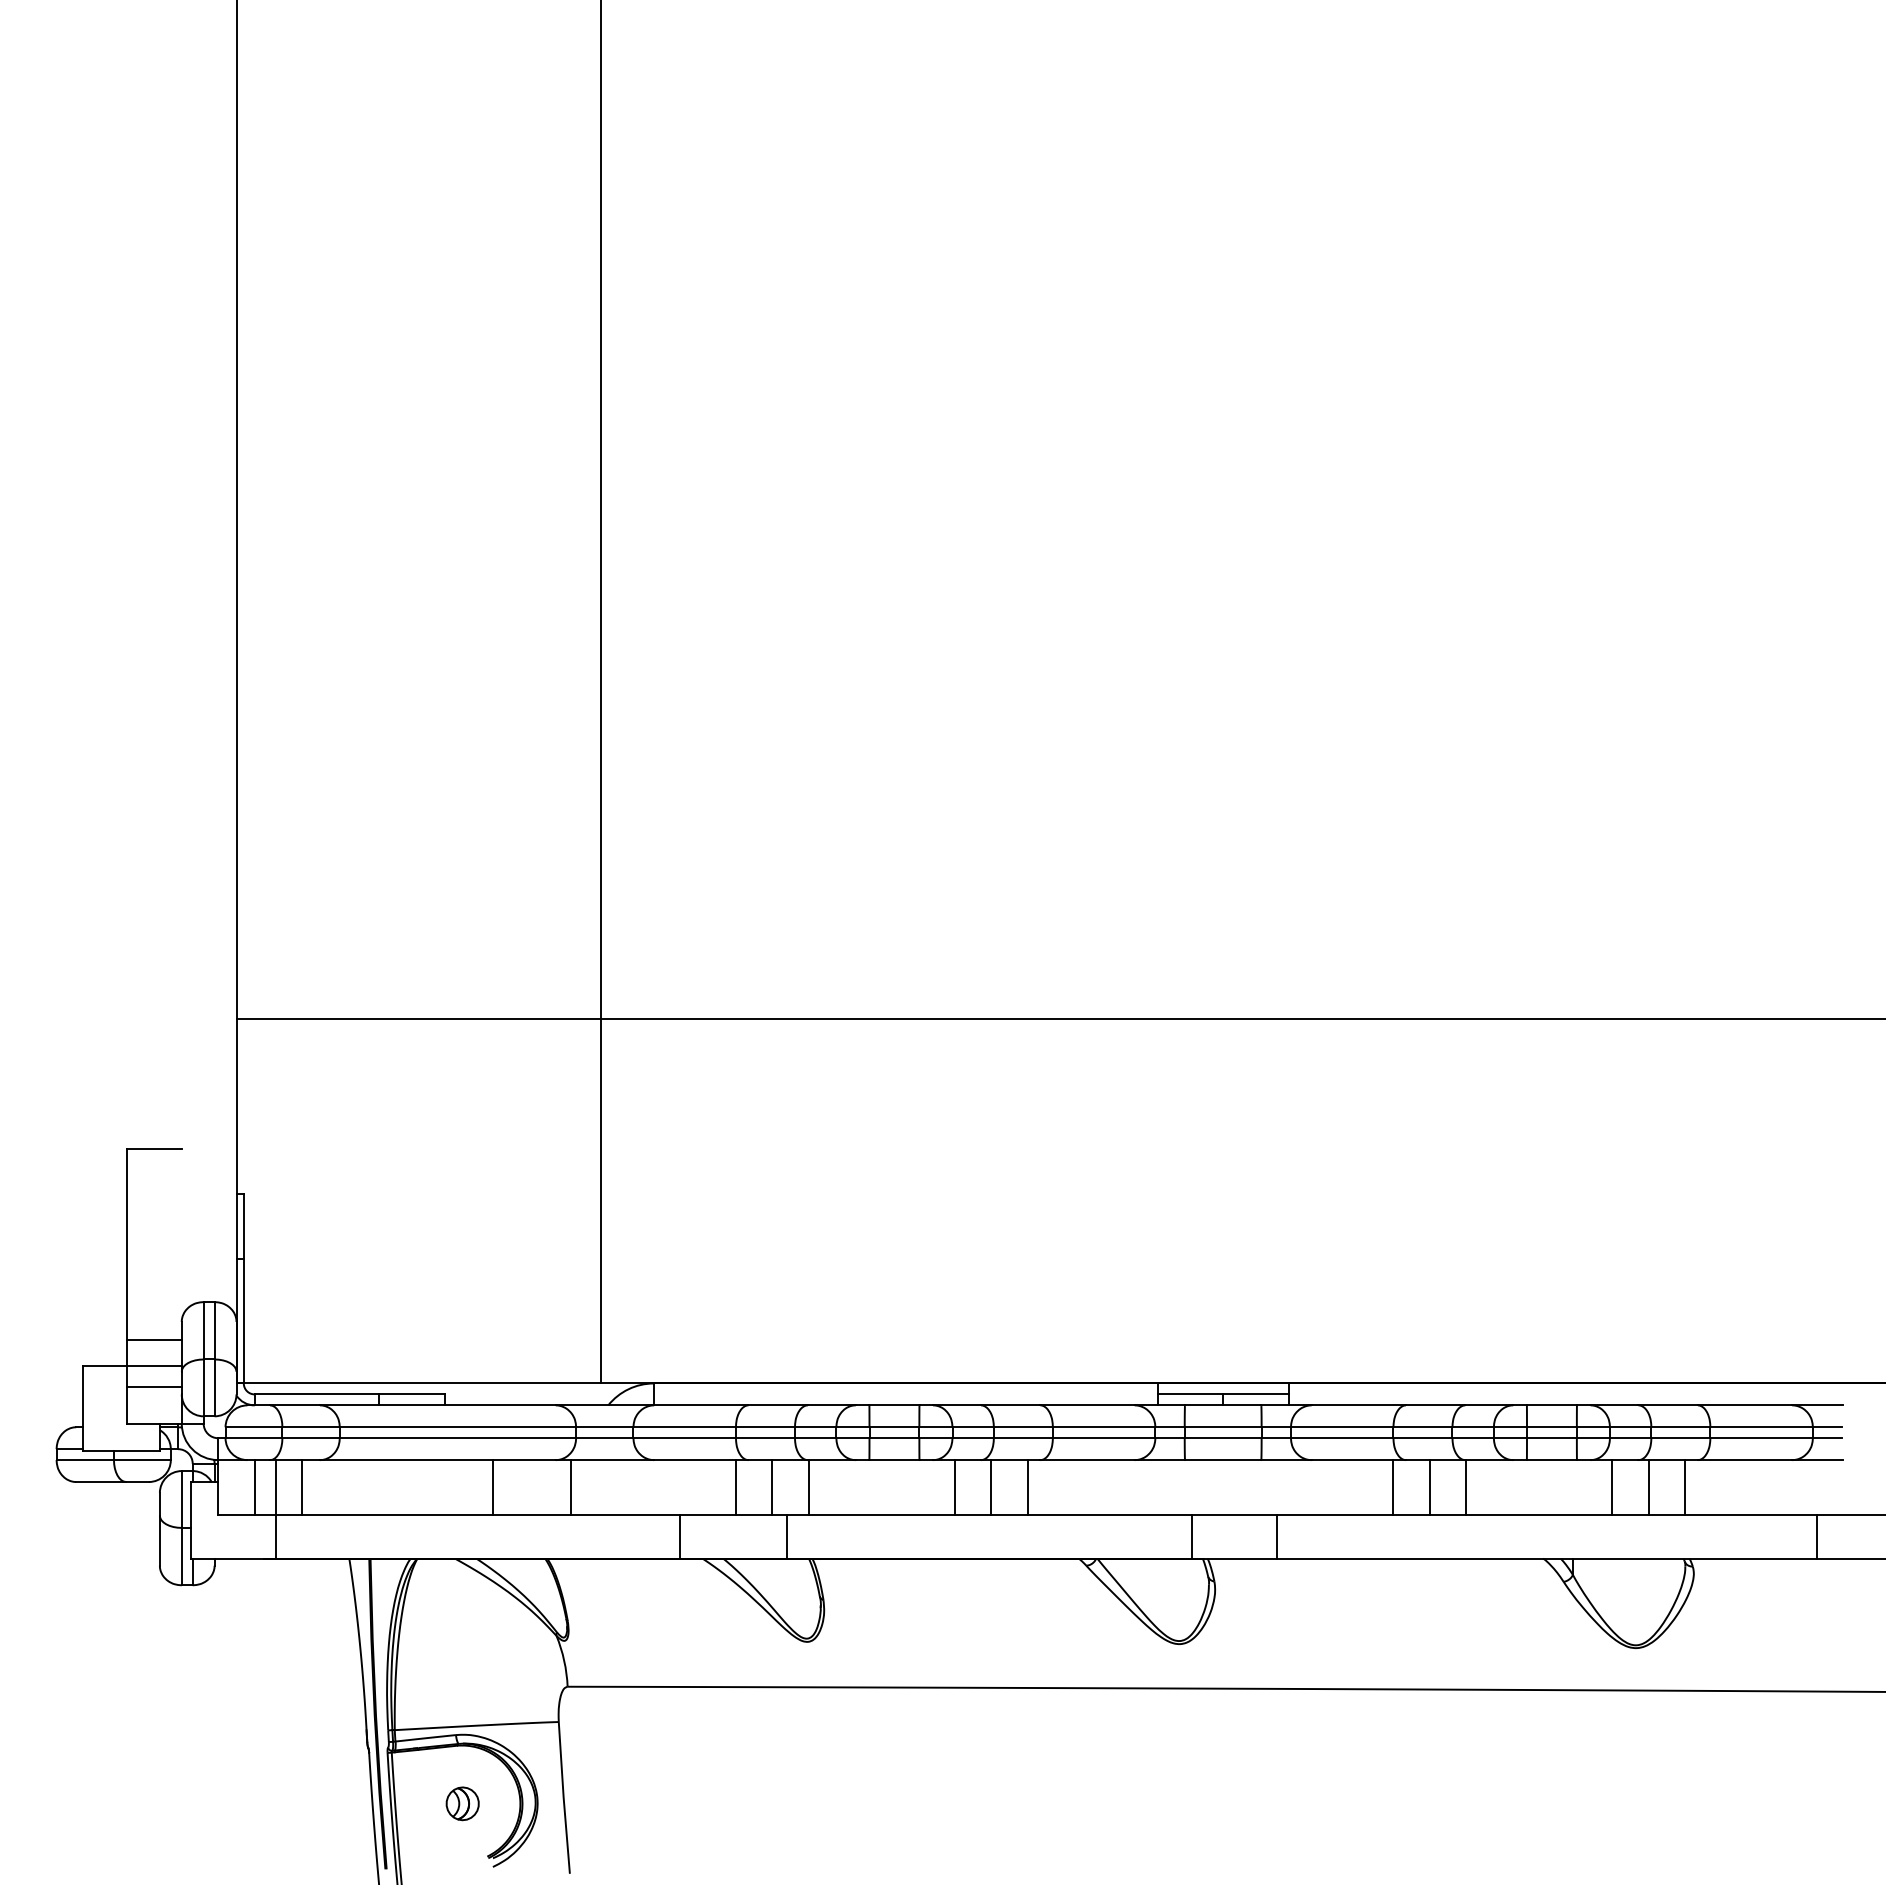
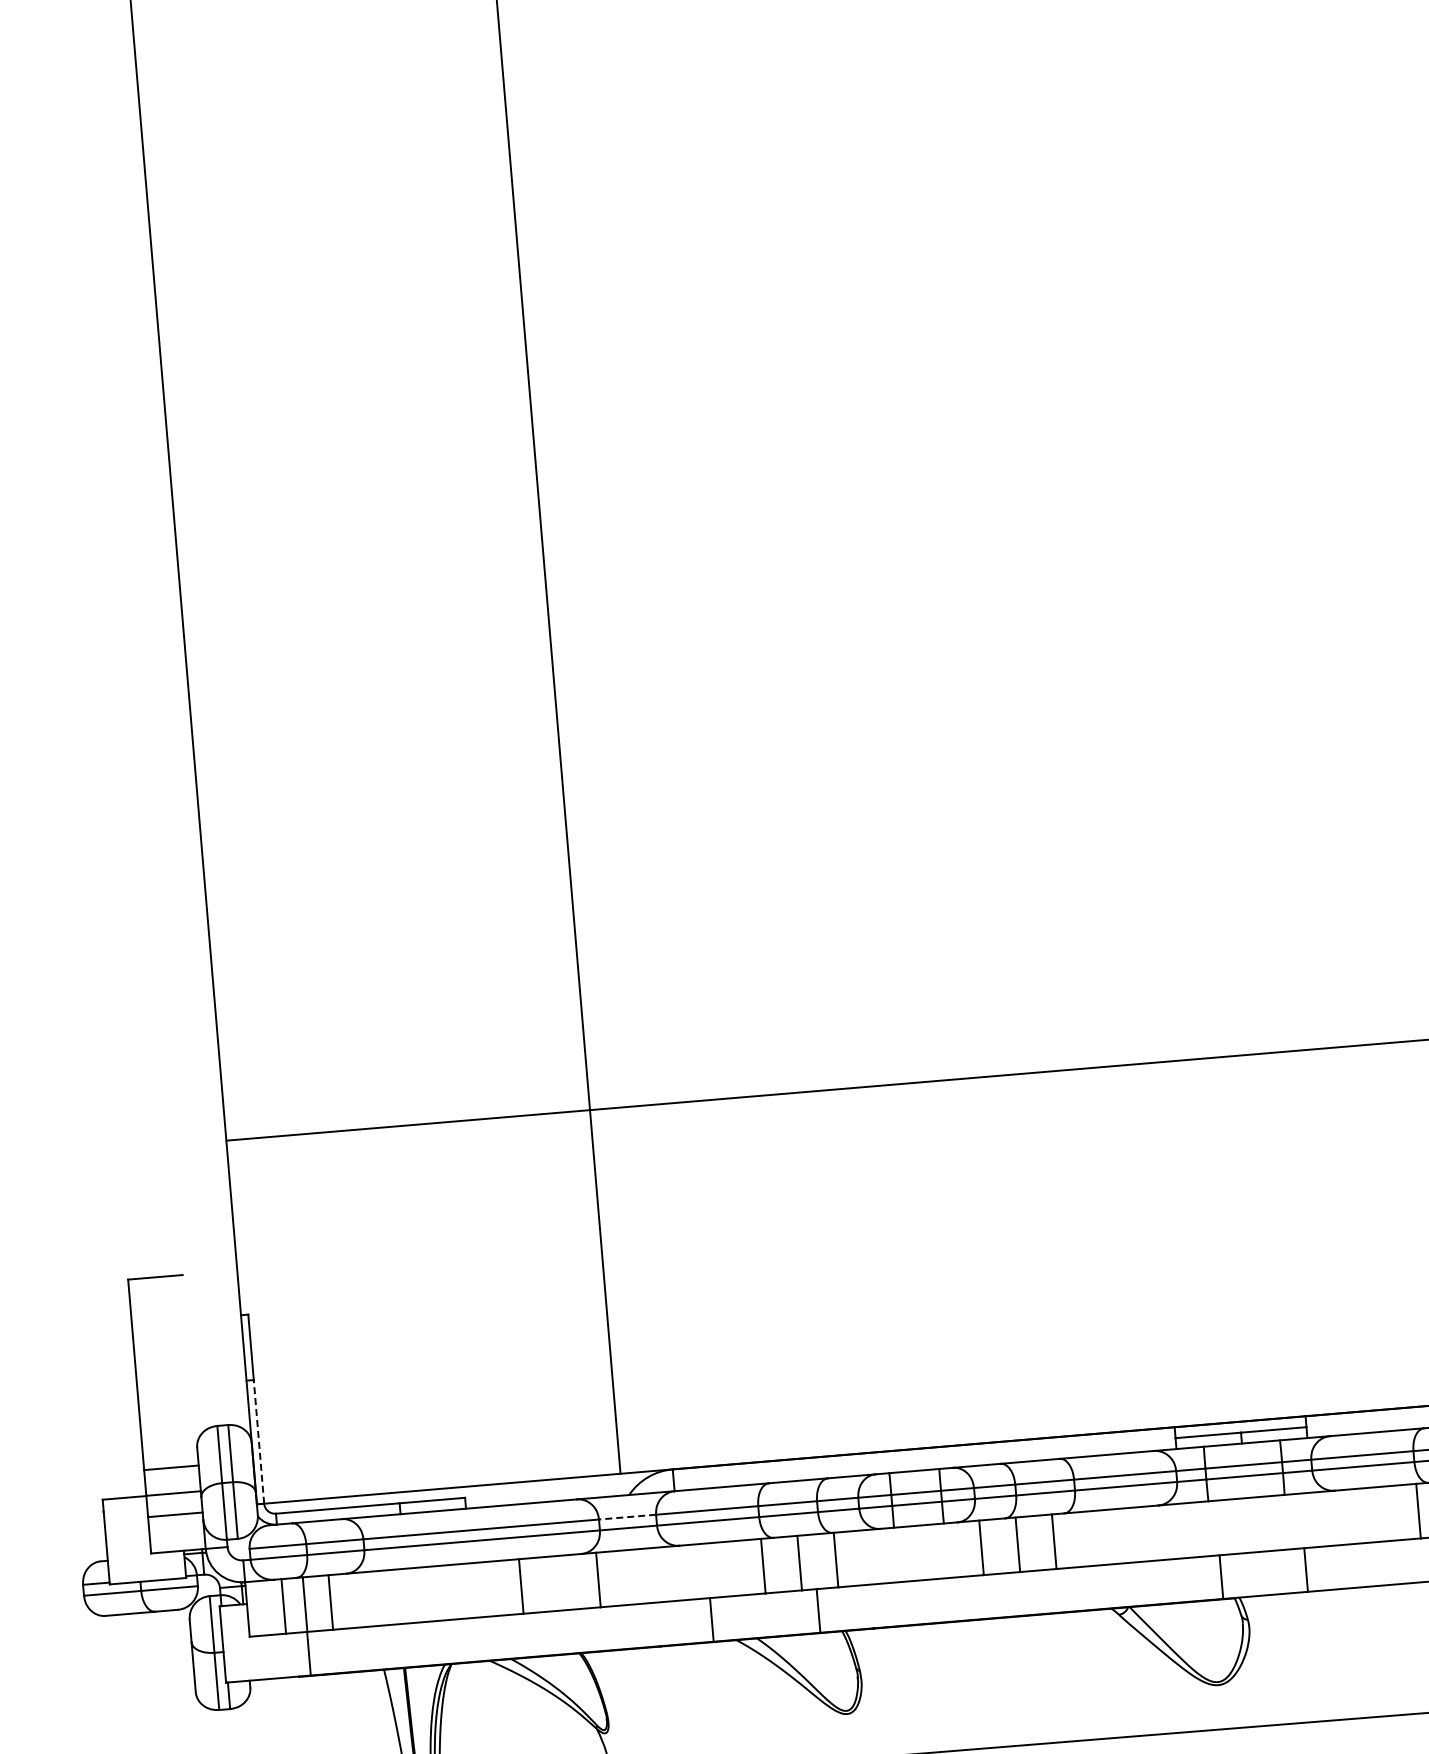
line: (243, 1320) -> (258, 1440), solid -> dashed
line: (604, 1427) -> (627, 1517), solid -> dashed

